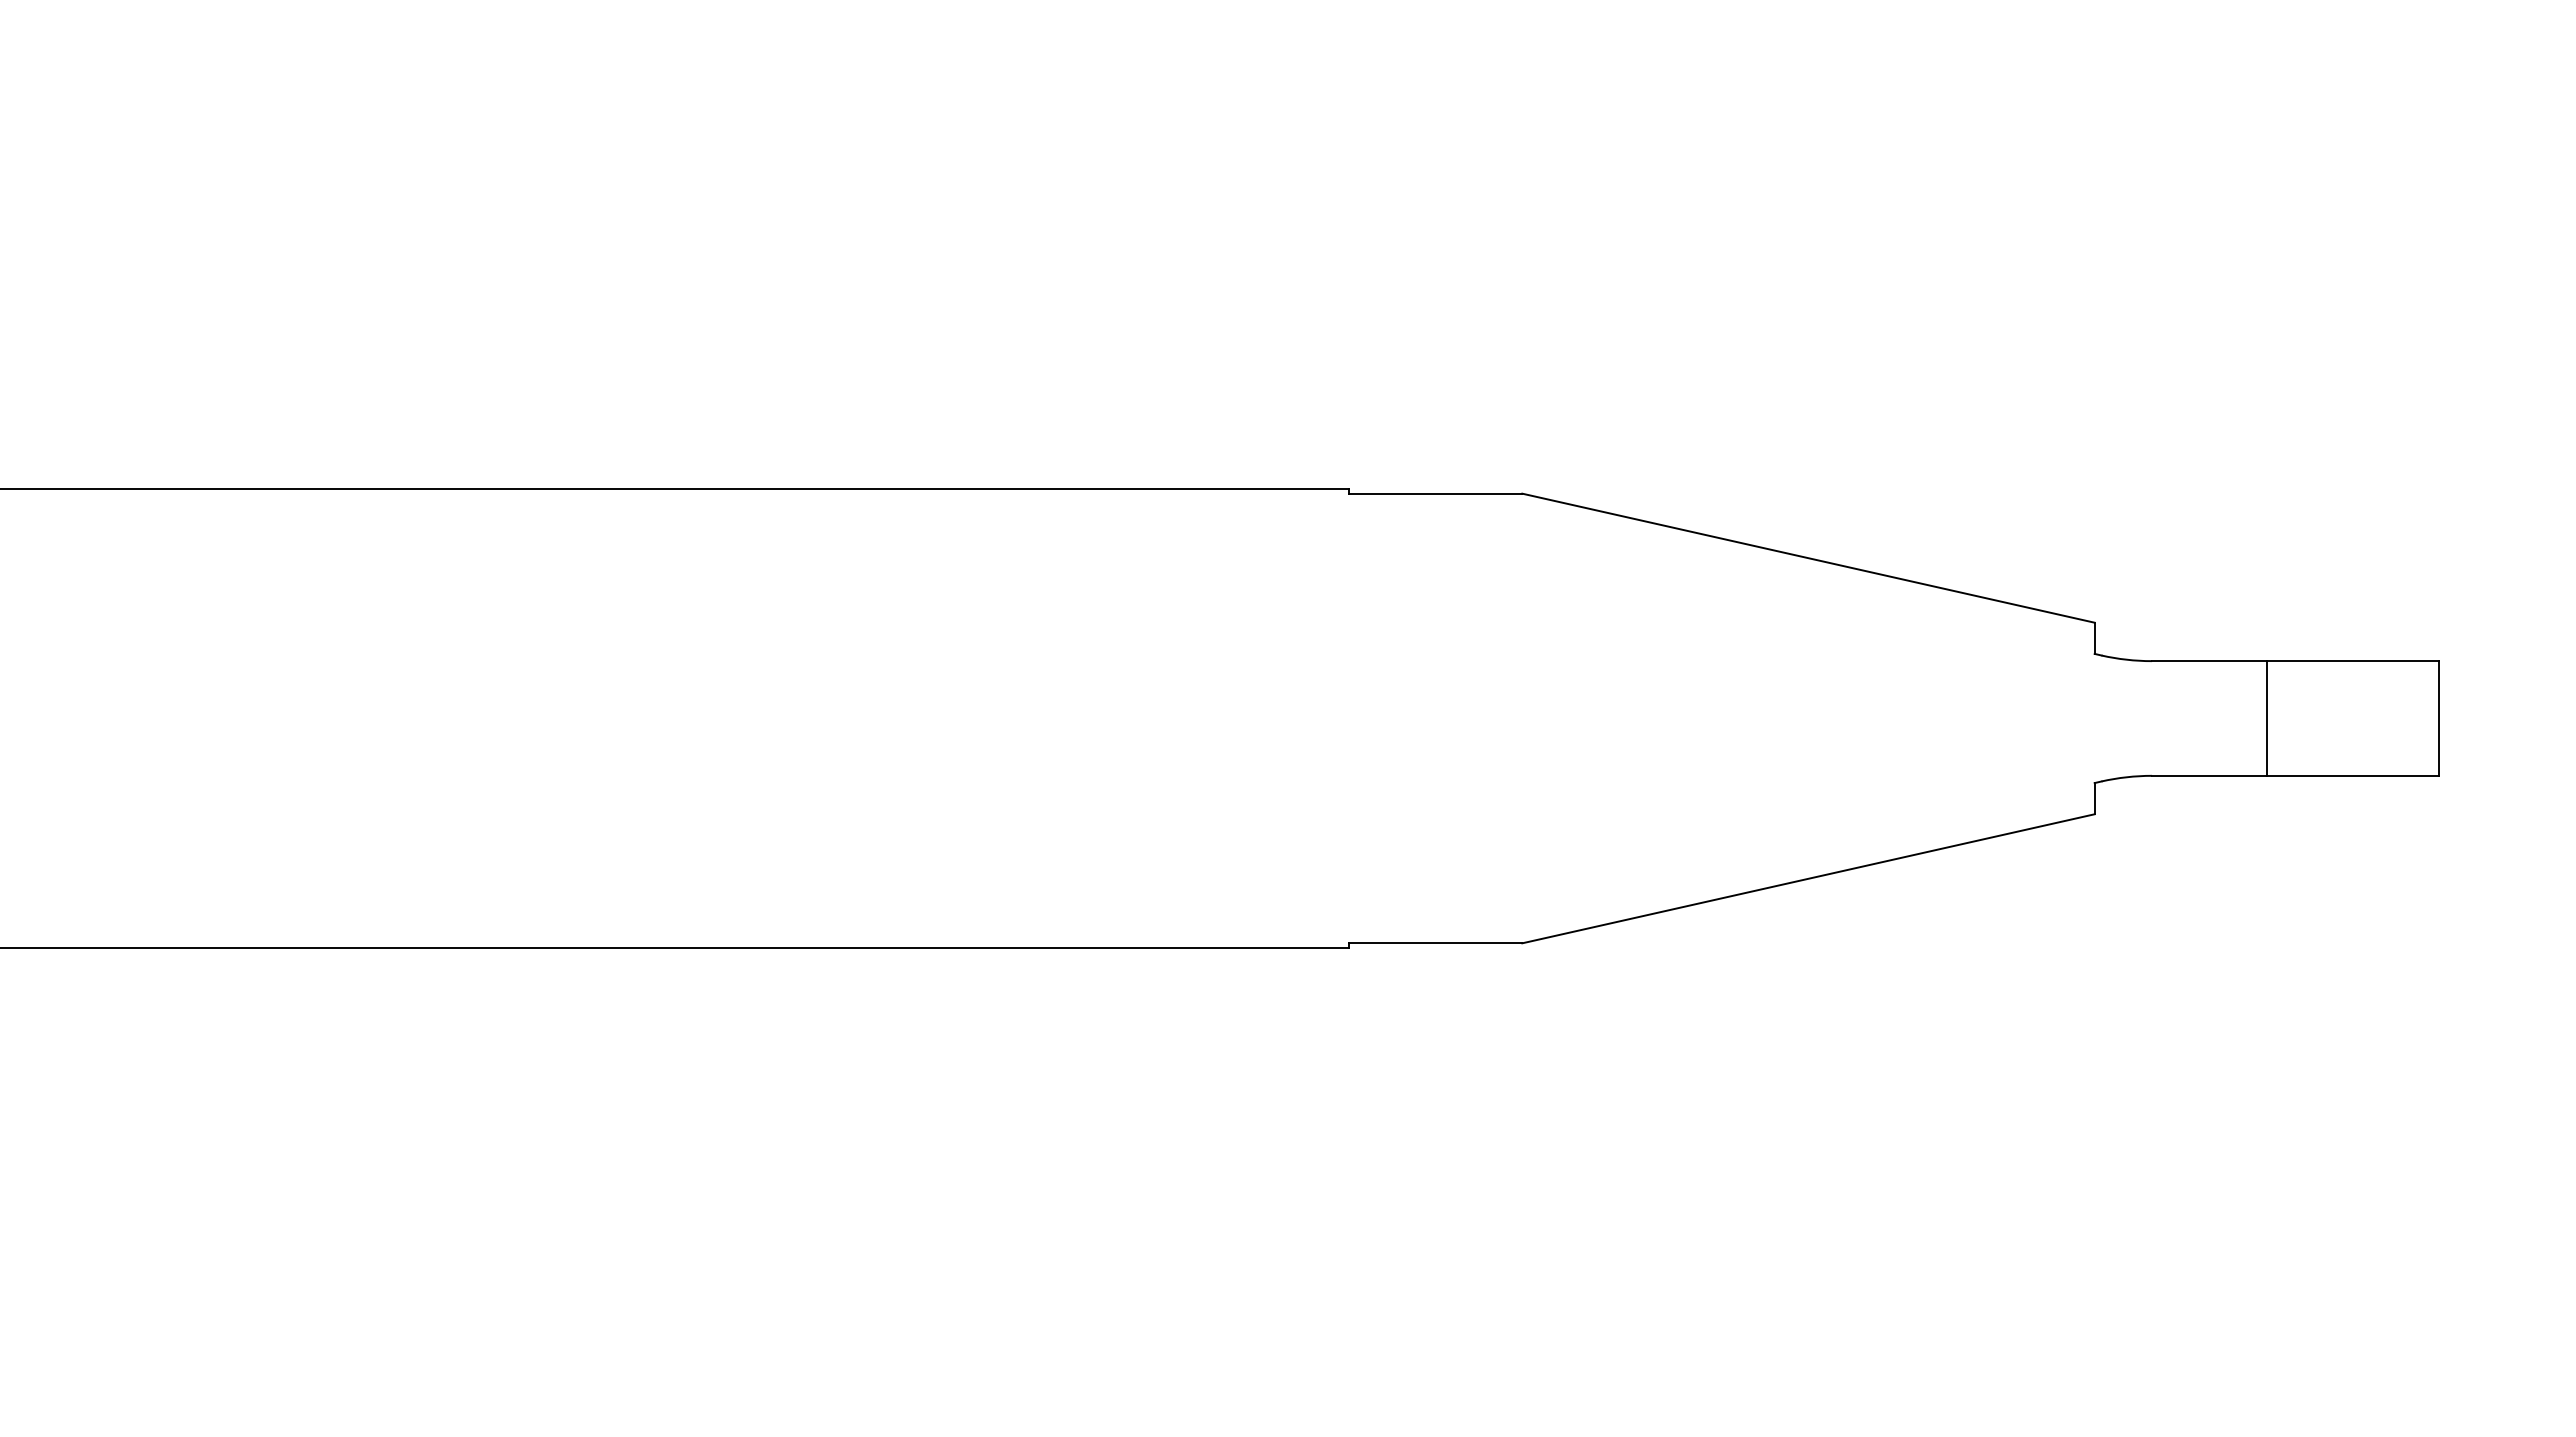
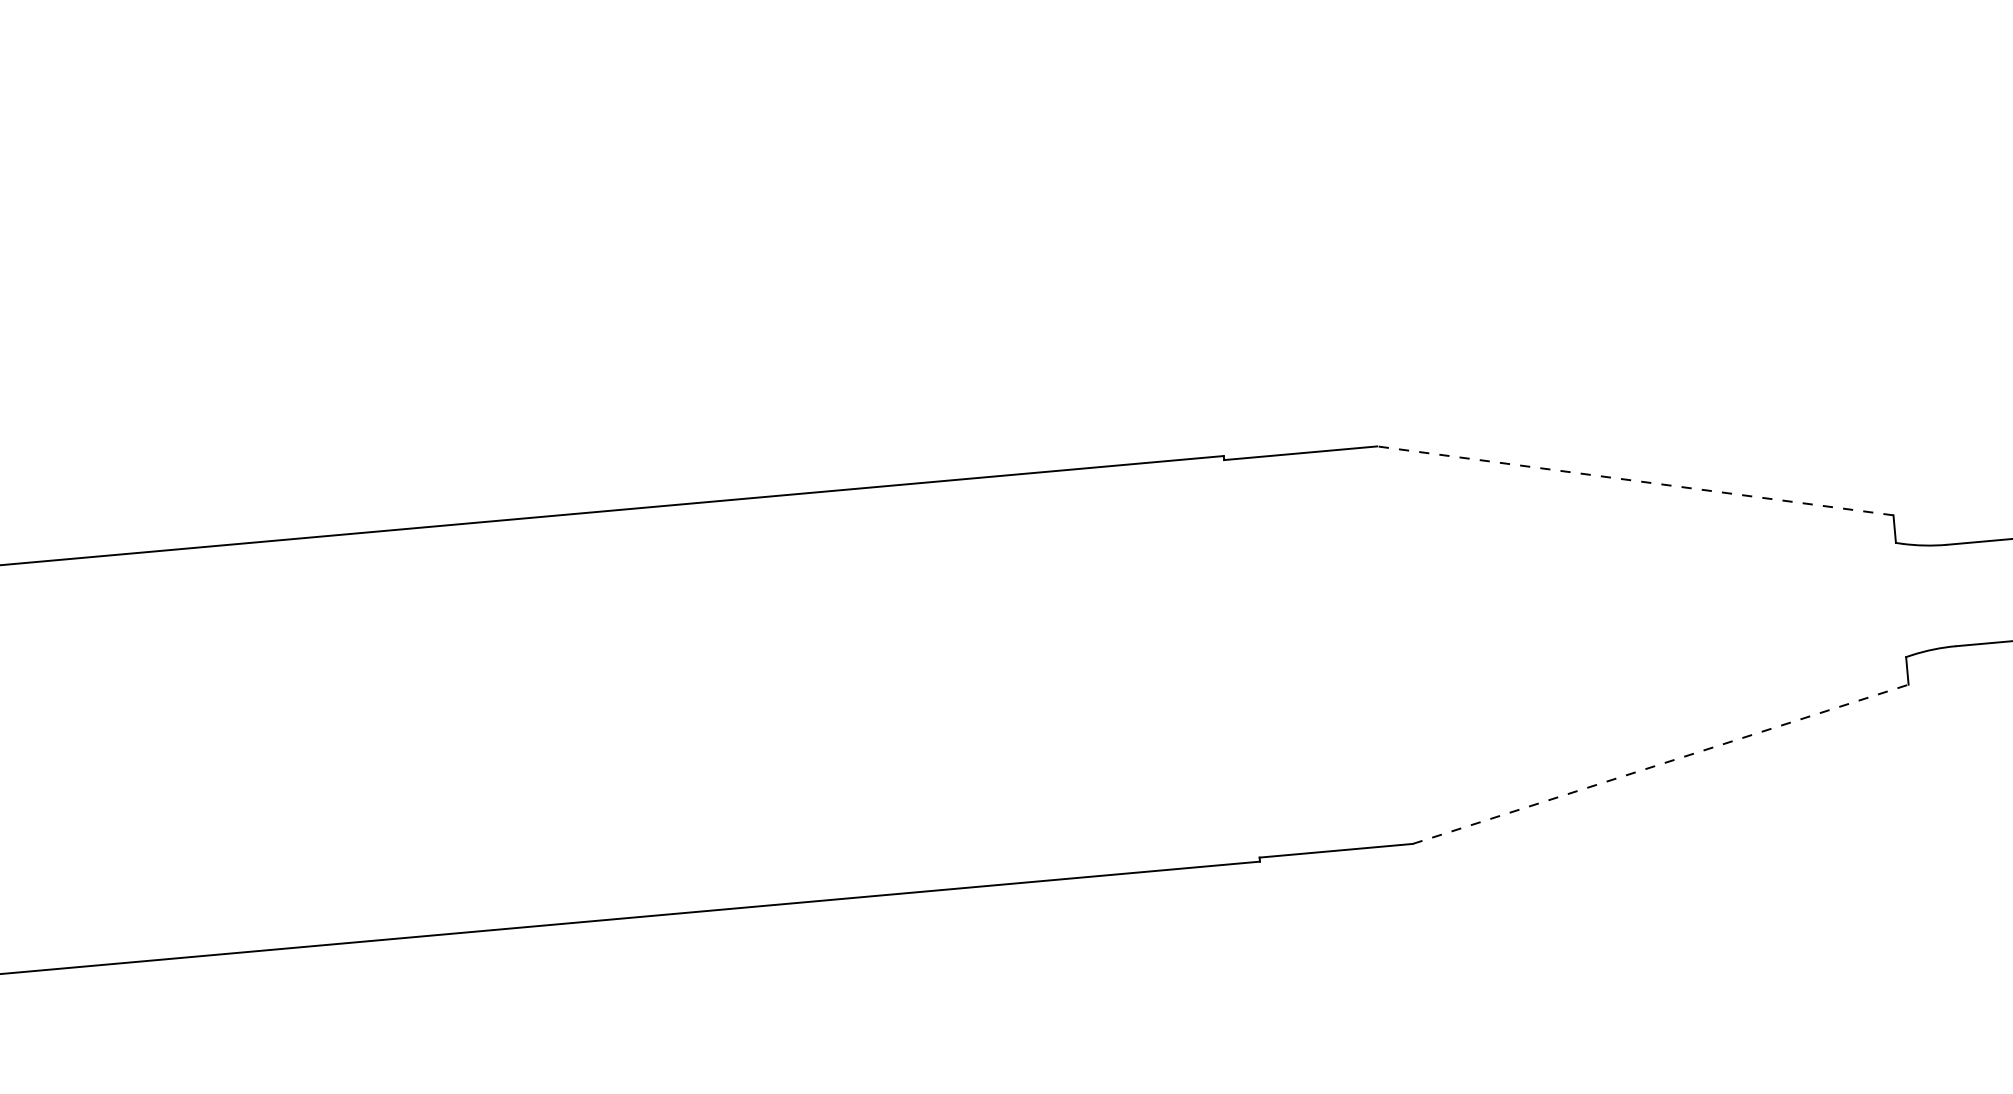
line: (1808, 558) -> (1635, 481), solid -> dashed
line: (1809, 878) -> (1661, 763), solid -> dashed

